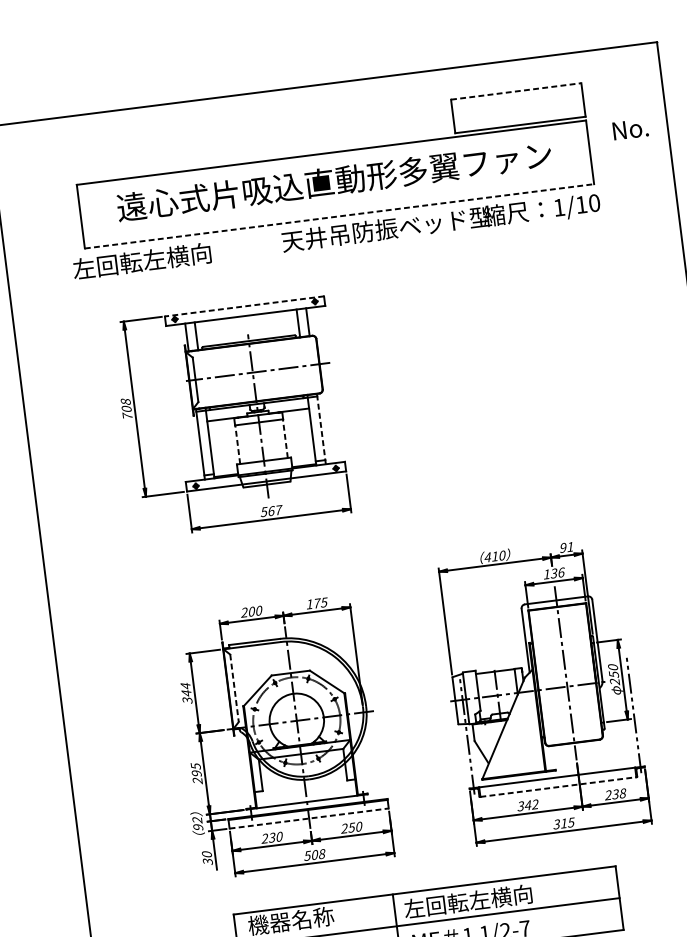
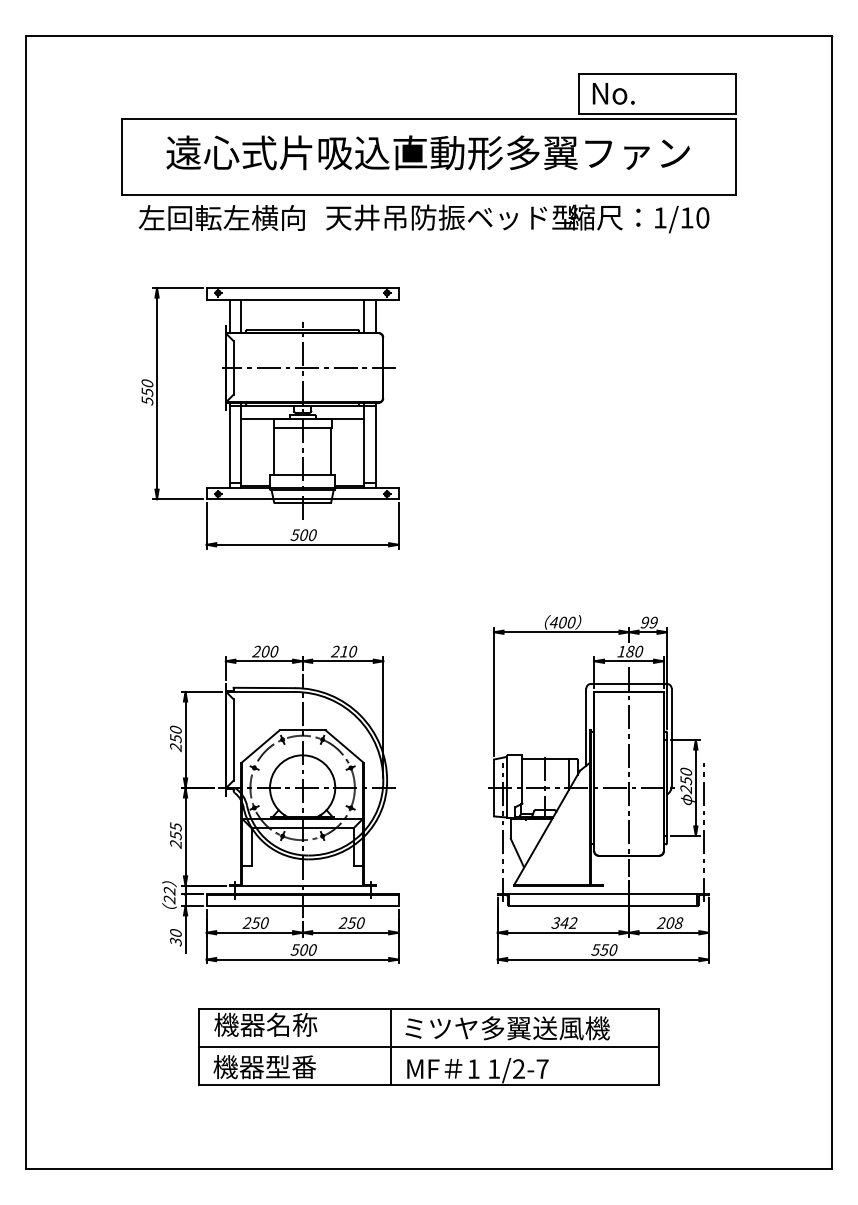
line: (516, 91) -> (657, 73), dashed -> solid
text: (630, 129) -> (613, 93), moved
line: (339, 216) -> (429, 195), dashed -> solid
text: (440, 223) -> (517, 218), moved
text: (141, 260) -> (221, 217), moved
line: (244, 306) -> (302, 288), dashed -> solid
text: (126, 409) -> (147, 392), 708 -> 550
line: (321, 429) -> (375, 445), dashed -> solid
line: (285, 438) -> (331, 450), dashed -> solid
line: (237, 444) -> (273, 450), dashed -> solid
text: (275, 510) -> (308, 535), 567 -> 500
text: (570, 546) -> (653, 622), 91 -> 99
text: (494, 556) -> (562, 622), 410 -> 400
text: (557, 572) -> (634, 651), 136 -> 180
text: (316, 603) -> (343, 651), 175 -> 210
line: (234, 687) -> (233, 739), dashed -> solid
text: (186, 693) -> (175, 738), 344 -> 250
text: (196, 773) -> (175, 835), 295 -> 255
line: (558, 786) -> (603, 905), dashed -> solid
text: (615, 793) -> (669, 922), 238 -> 208
line: (309, 818) -> (302, 905), dashed -> solid
text: (564, 823) -> (605, 949), 315 -> 550
text: (198, 827) -> (169, 899), 92 -> 22
text: (272, 837) -> (256, 922), 230 -> 250
text: (321, 853) -> (312, 949), 508 -> 500
text: (490, 898) -> (505, 1028), 左回転左横向 -> ミツヤ多翼送風機

